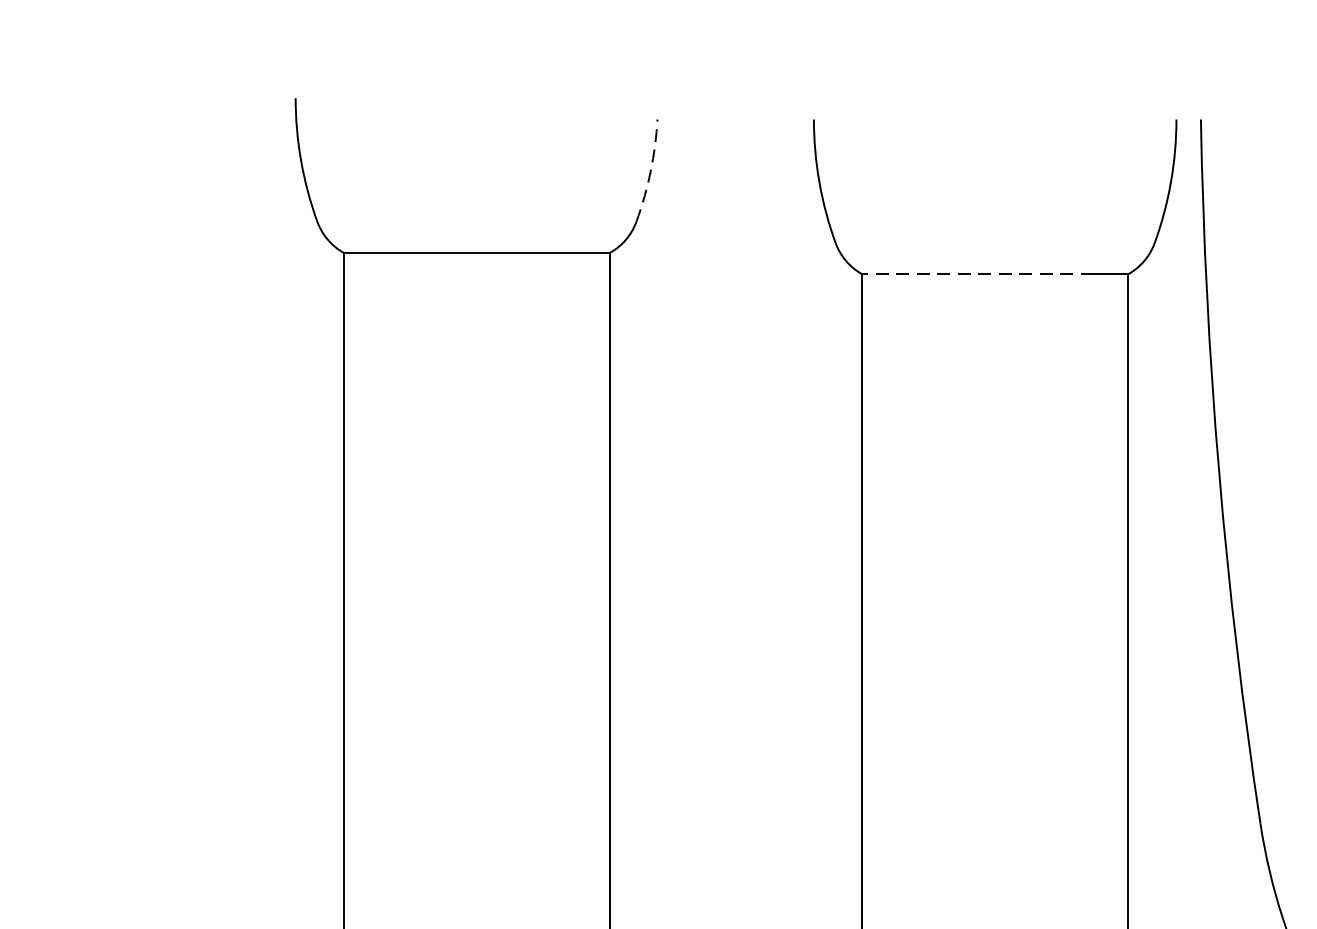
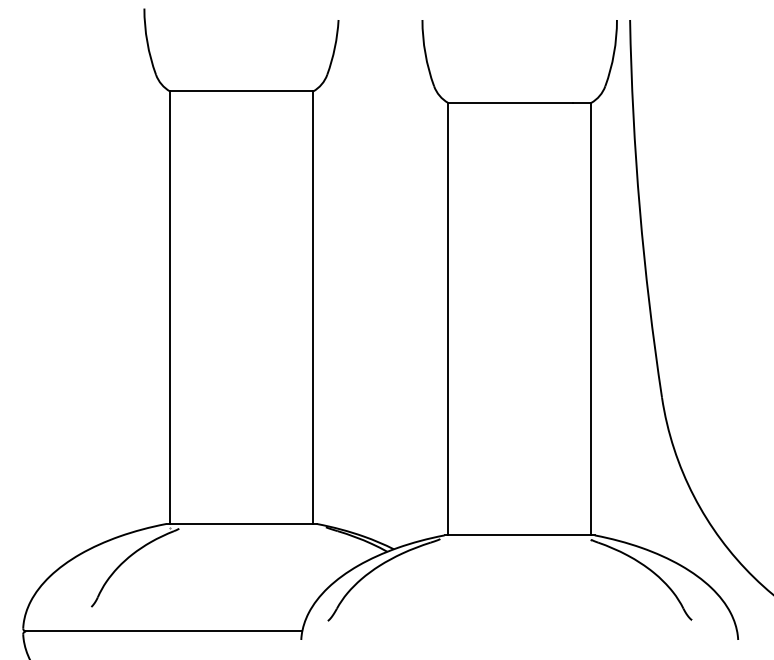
arc: (649, 170) -> (334, 47), dashed -> solid
line: (976, 273) -> (509, 102), dashed -> solid

